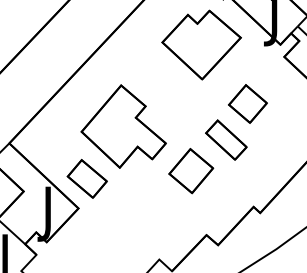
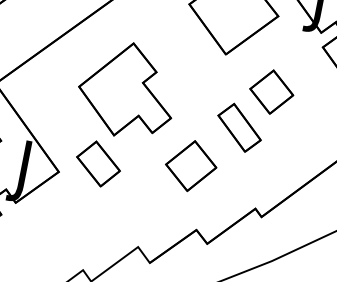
part: (191, 171) -> (191, 166), moved
part: (86, 178) -> (97, 163), moved

